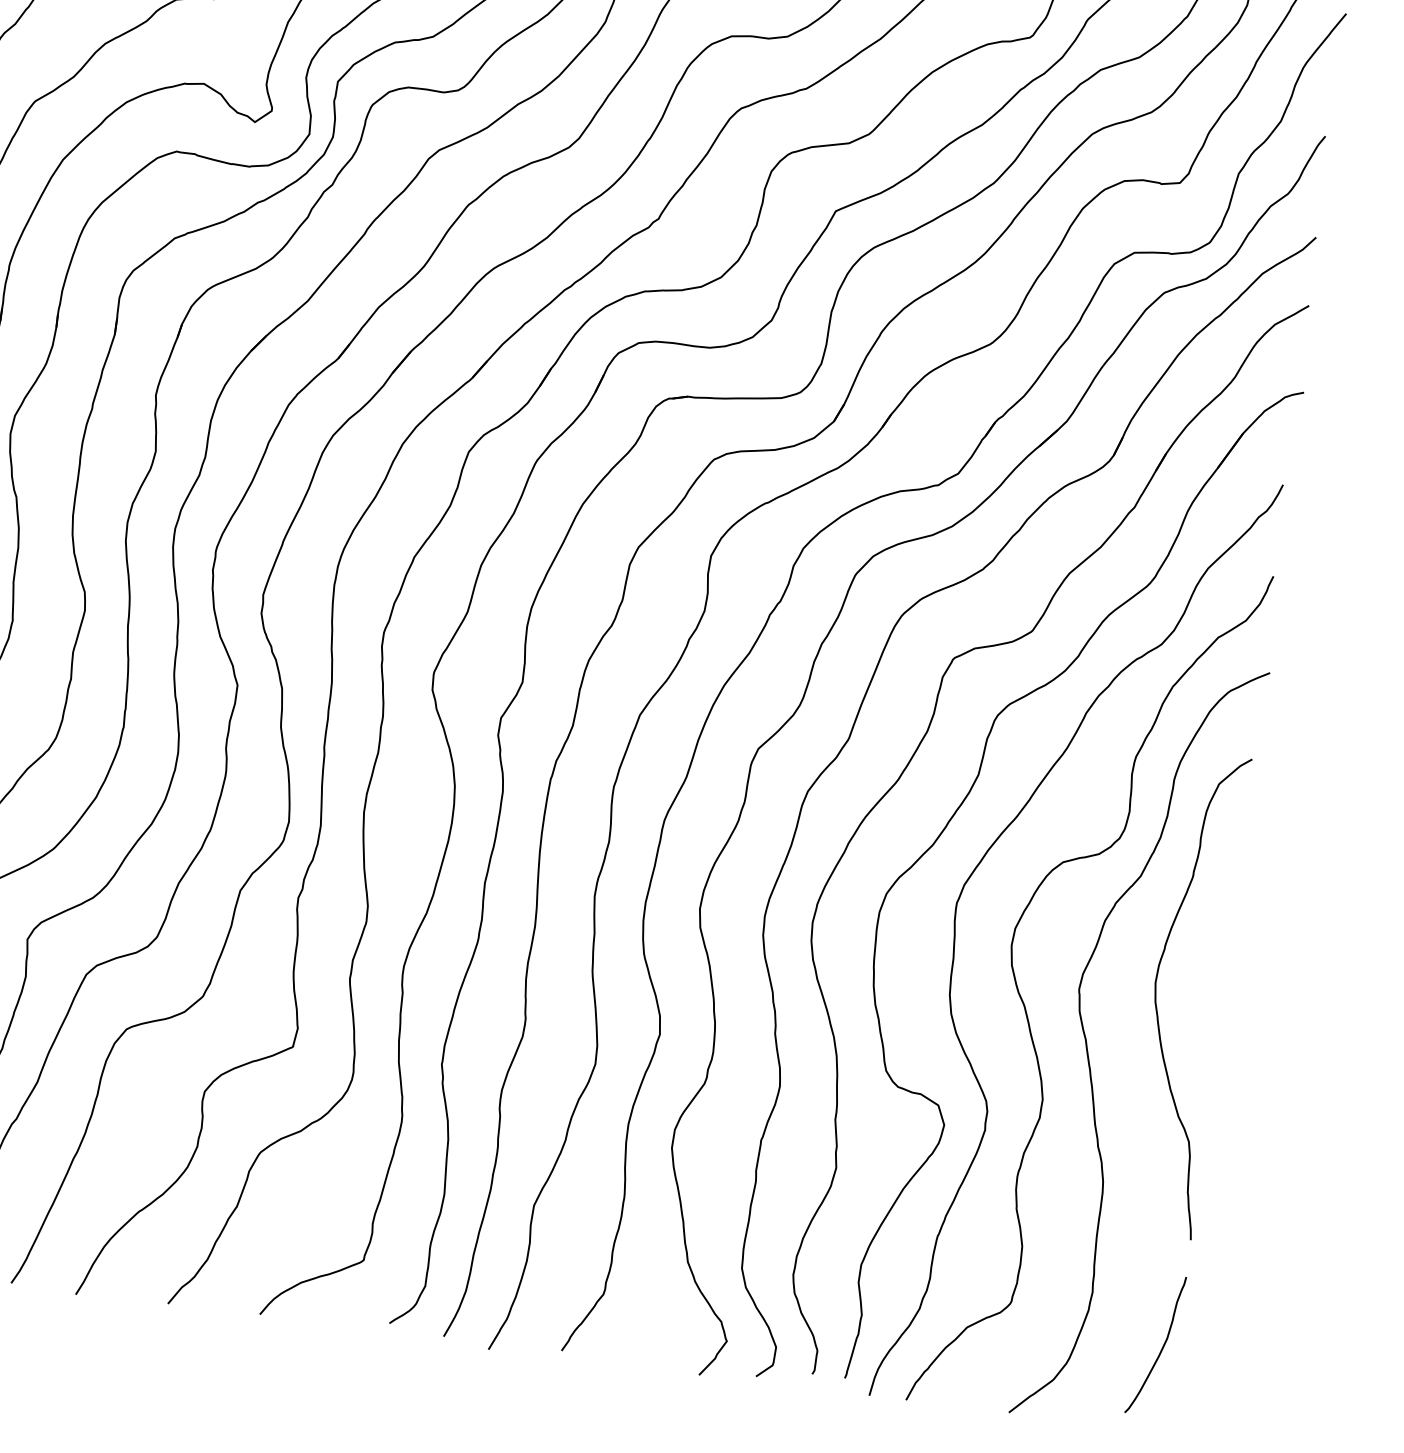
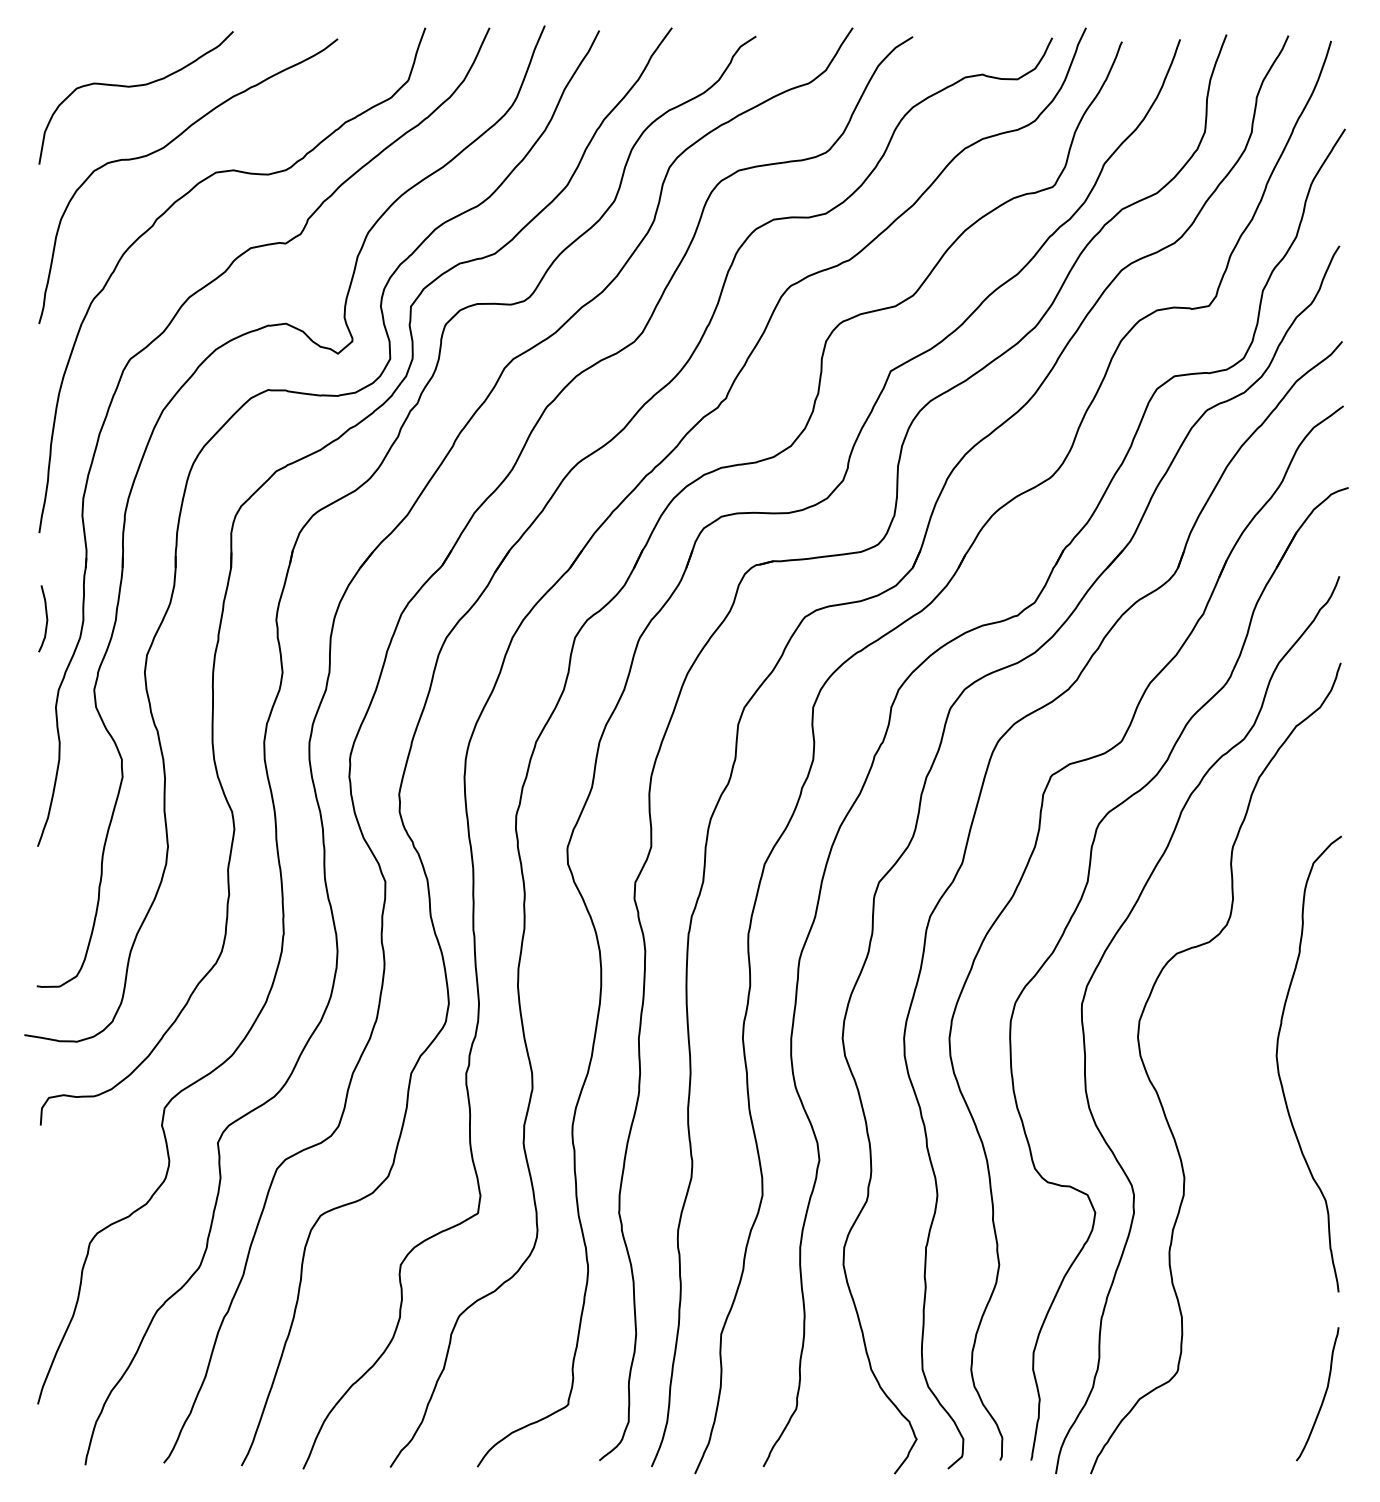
curve: (1088, 1050) -> (1221, 1126), removed

